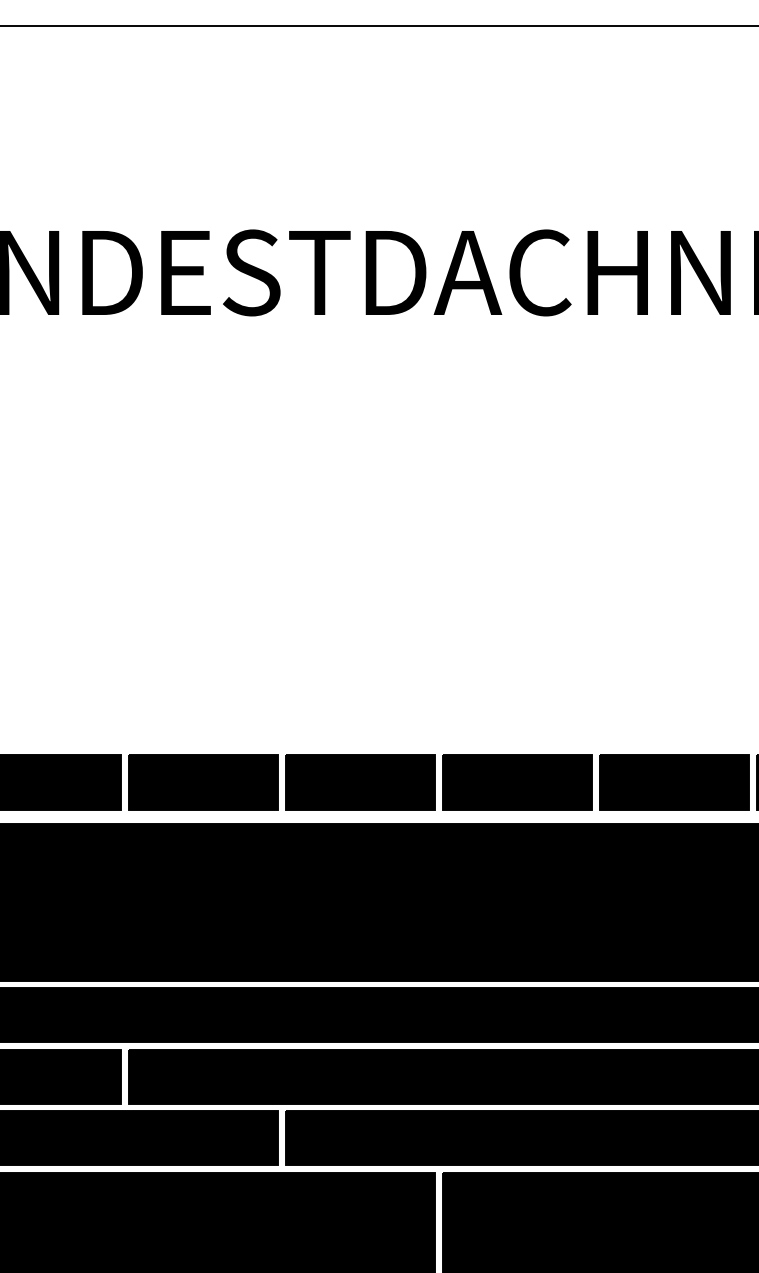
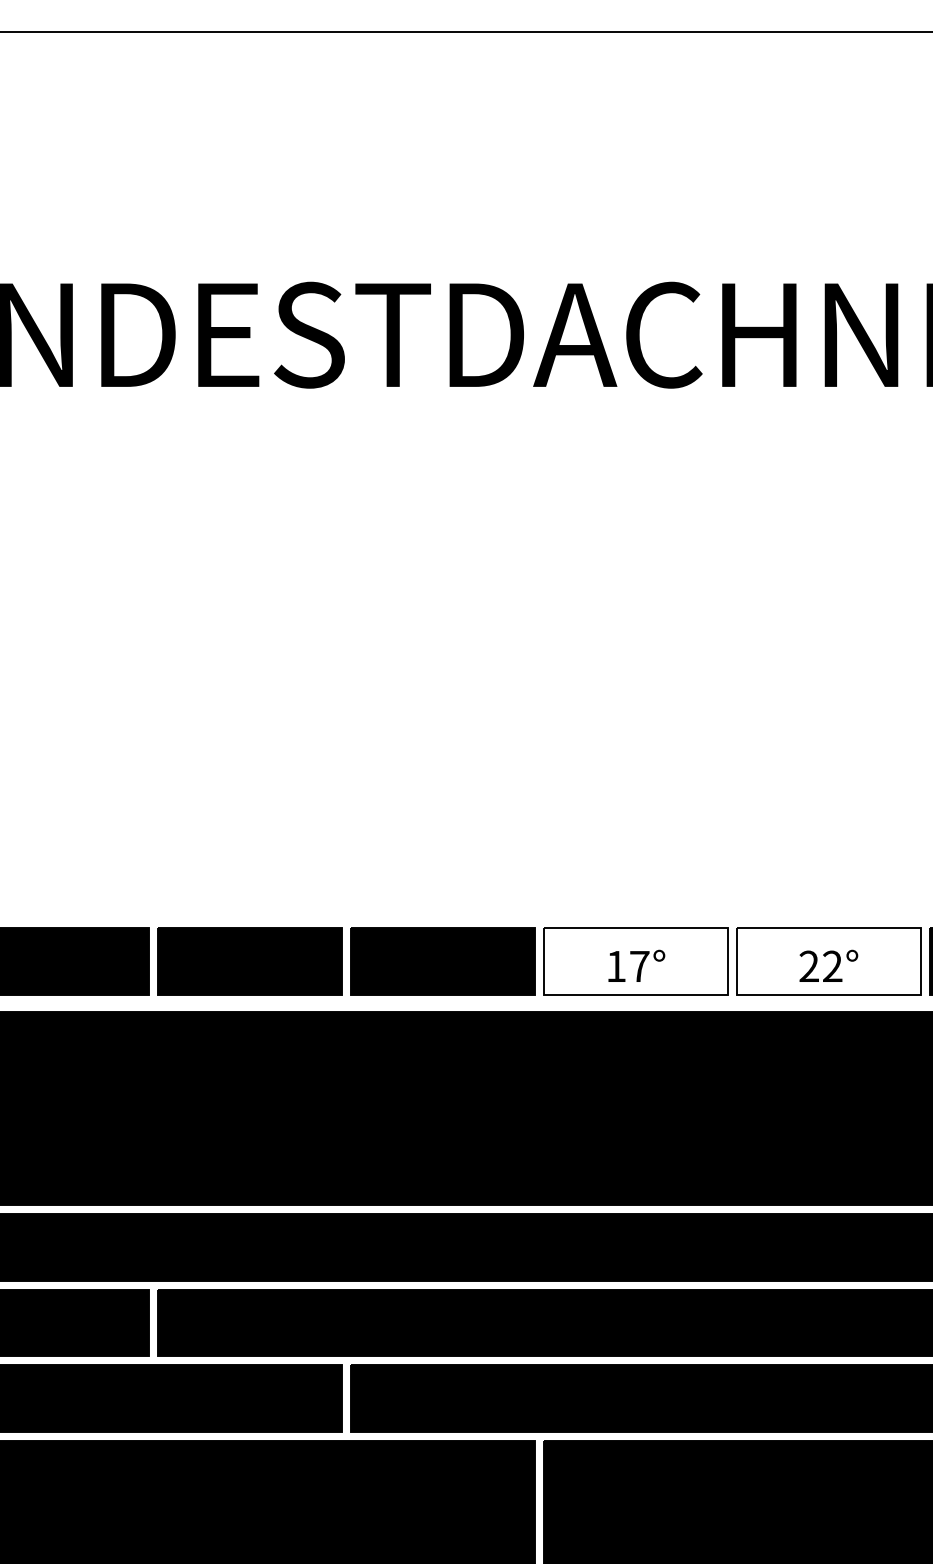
fill: (517, 782) -> (636, 961), removed
fill: (674, 782) -> (829, 961), removed

